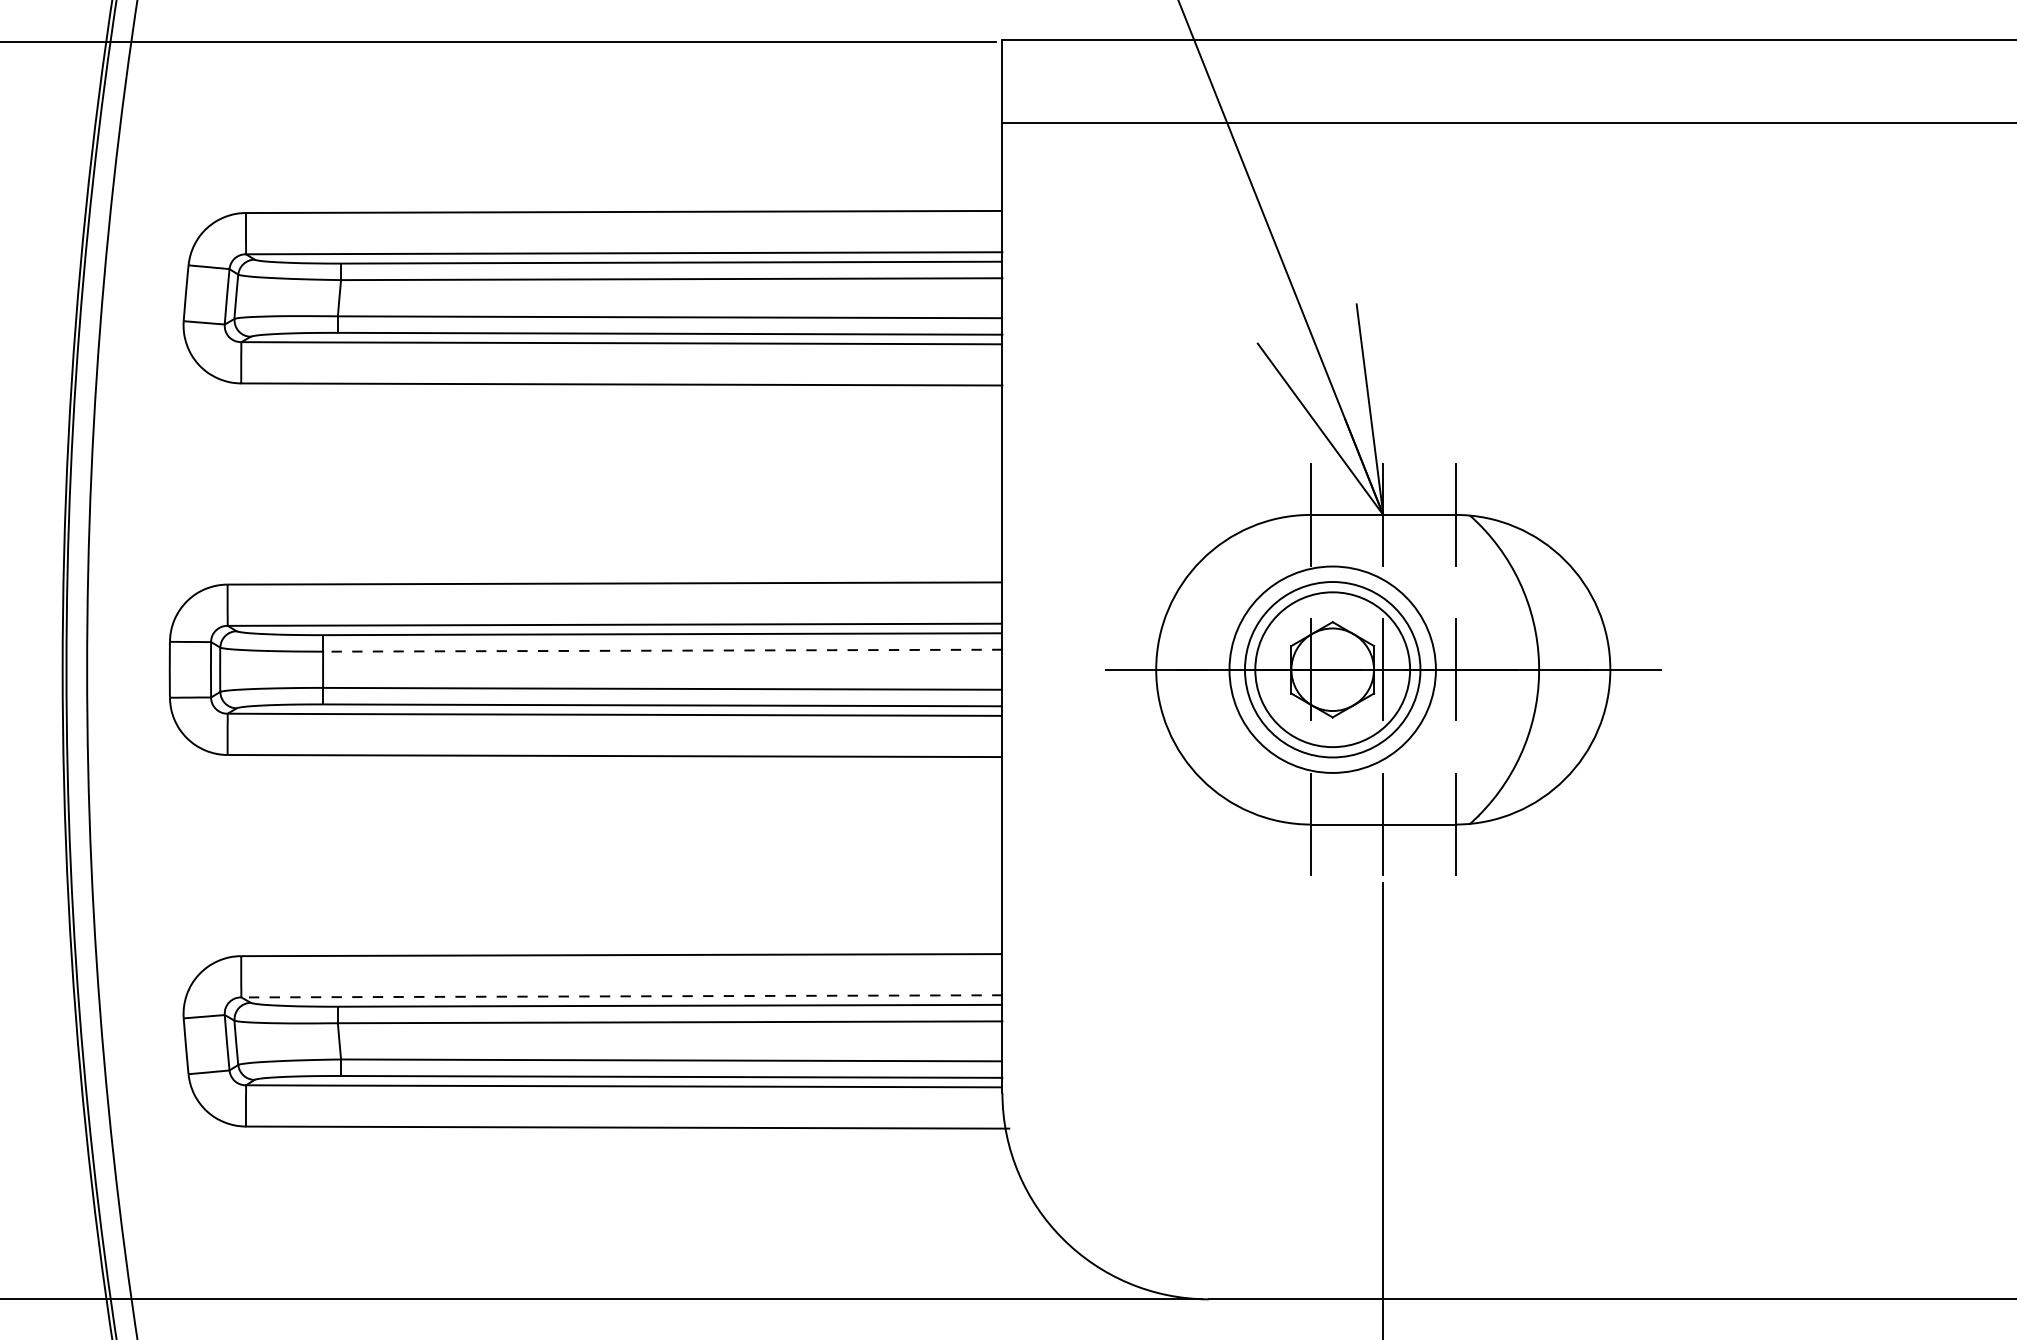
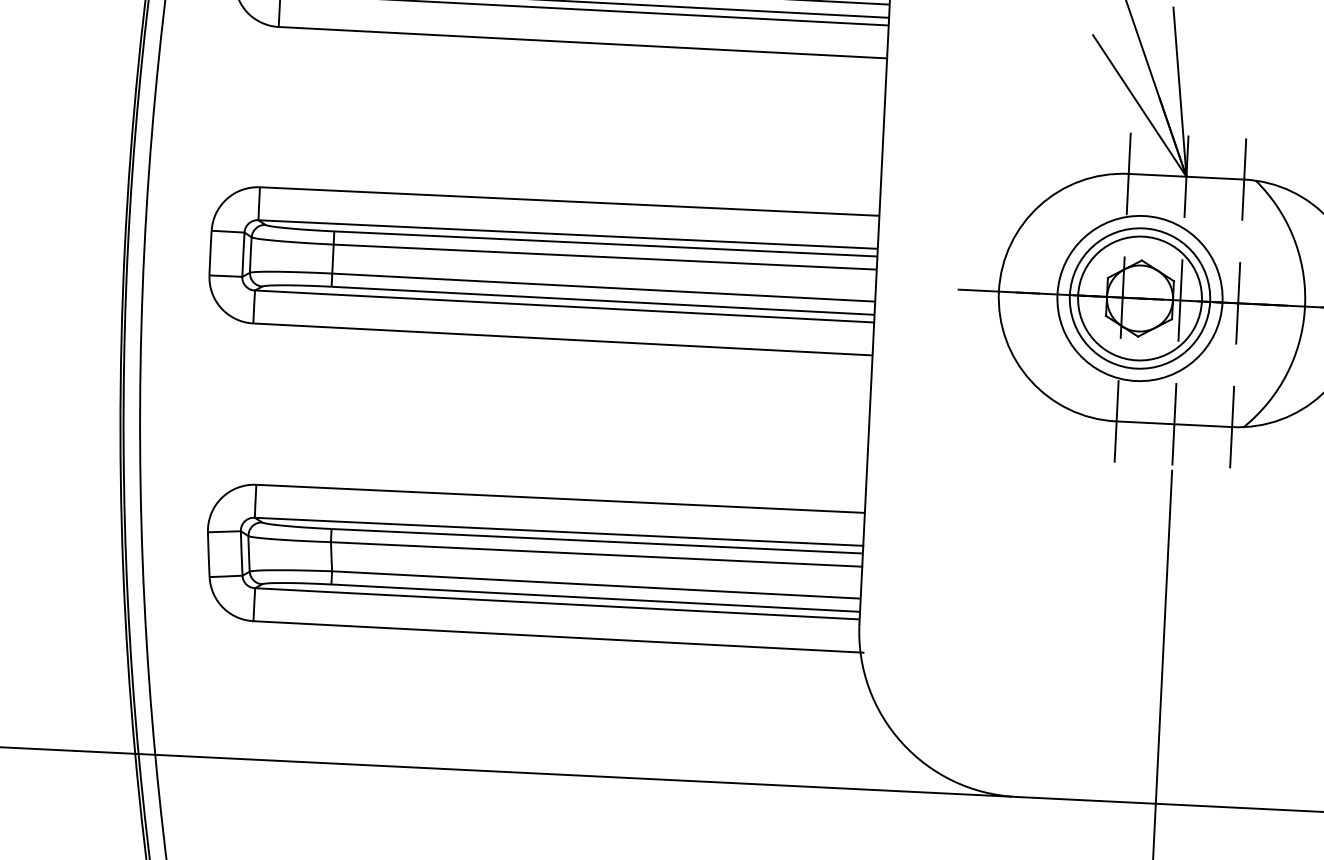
line: (661, 650) -> (604, 256), dashed -> solid
line: (621, 996) -> (558, 531), dashed -> solid

